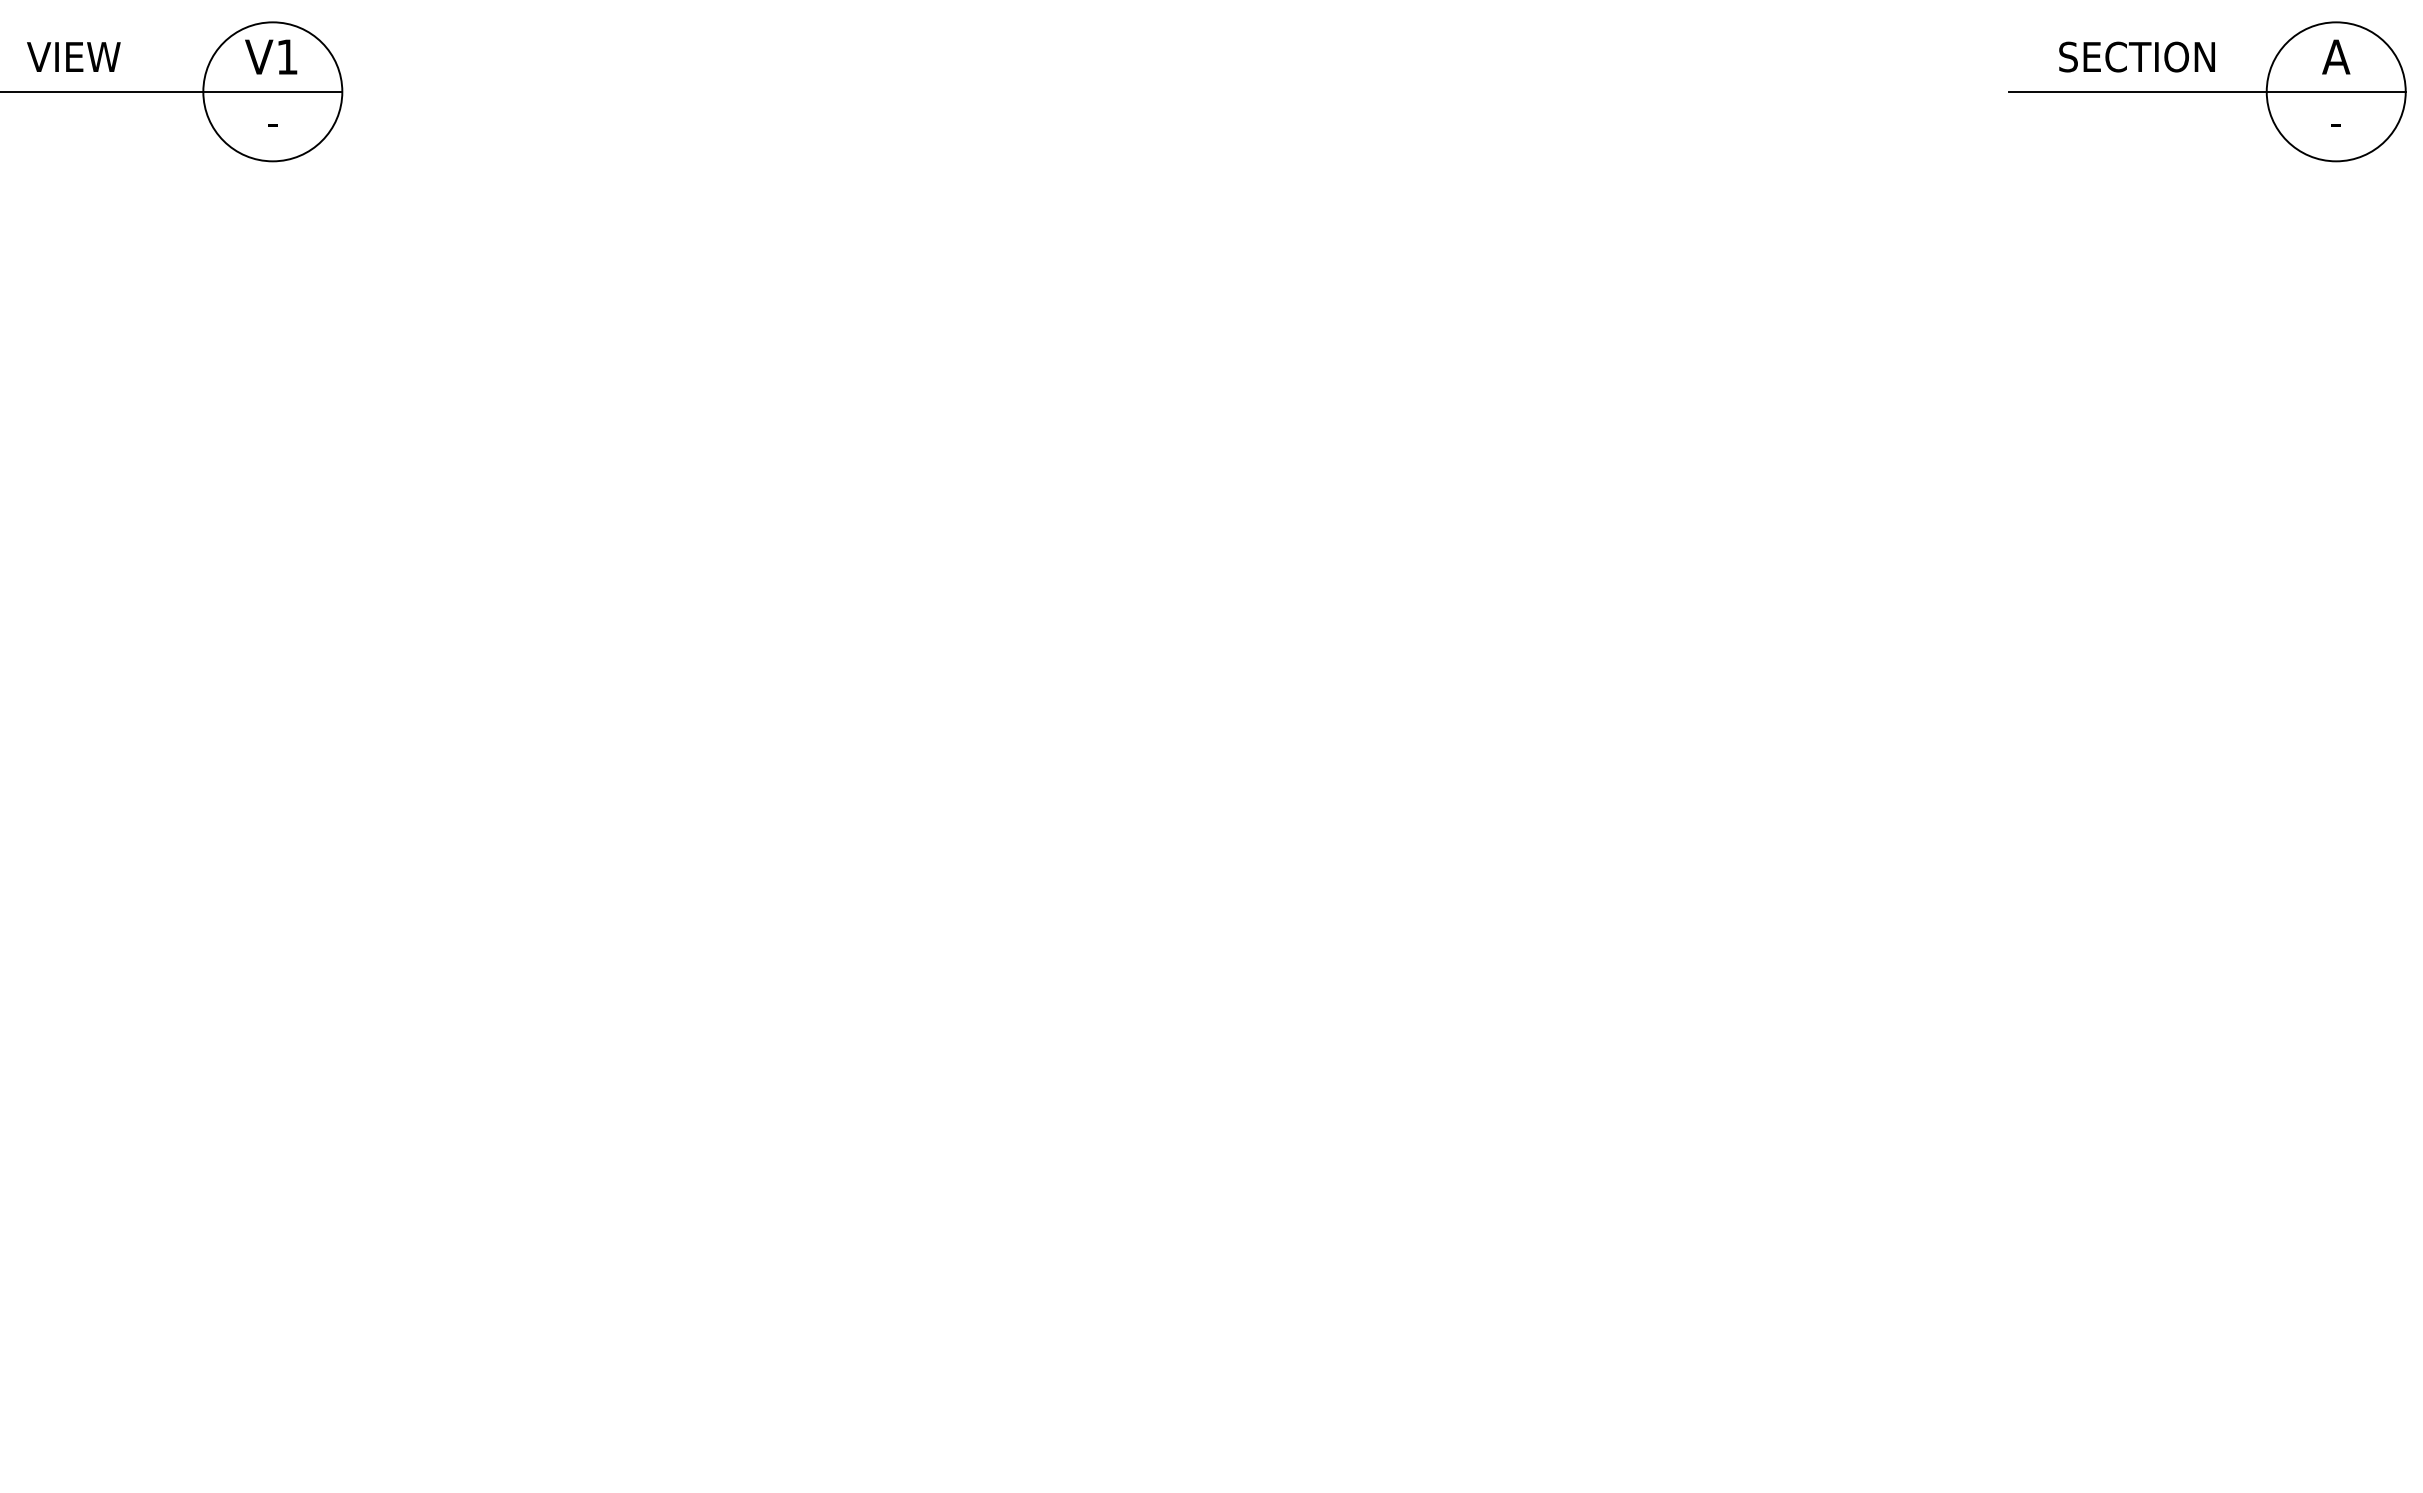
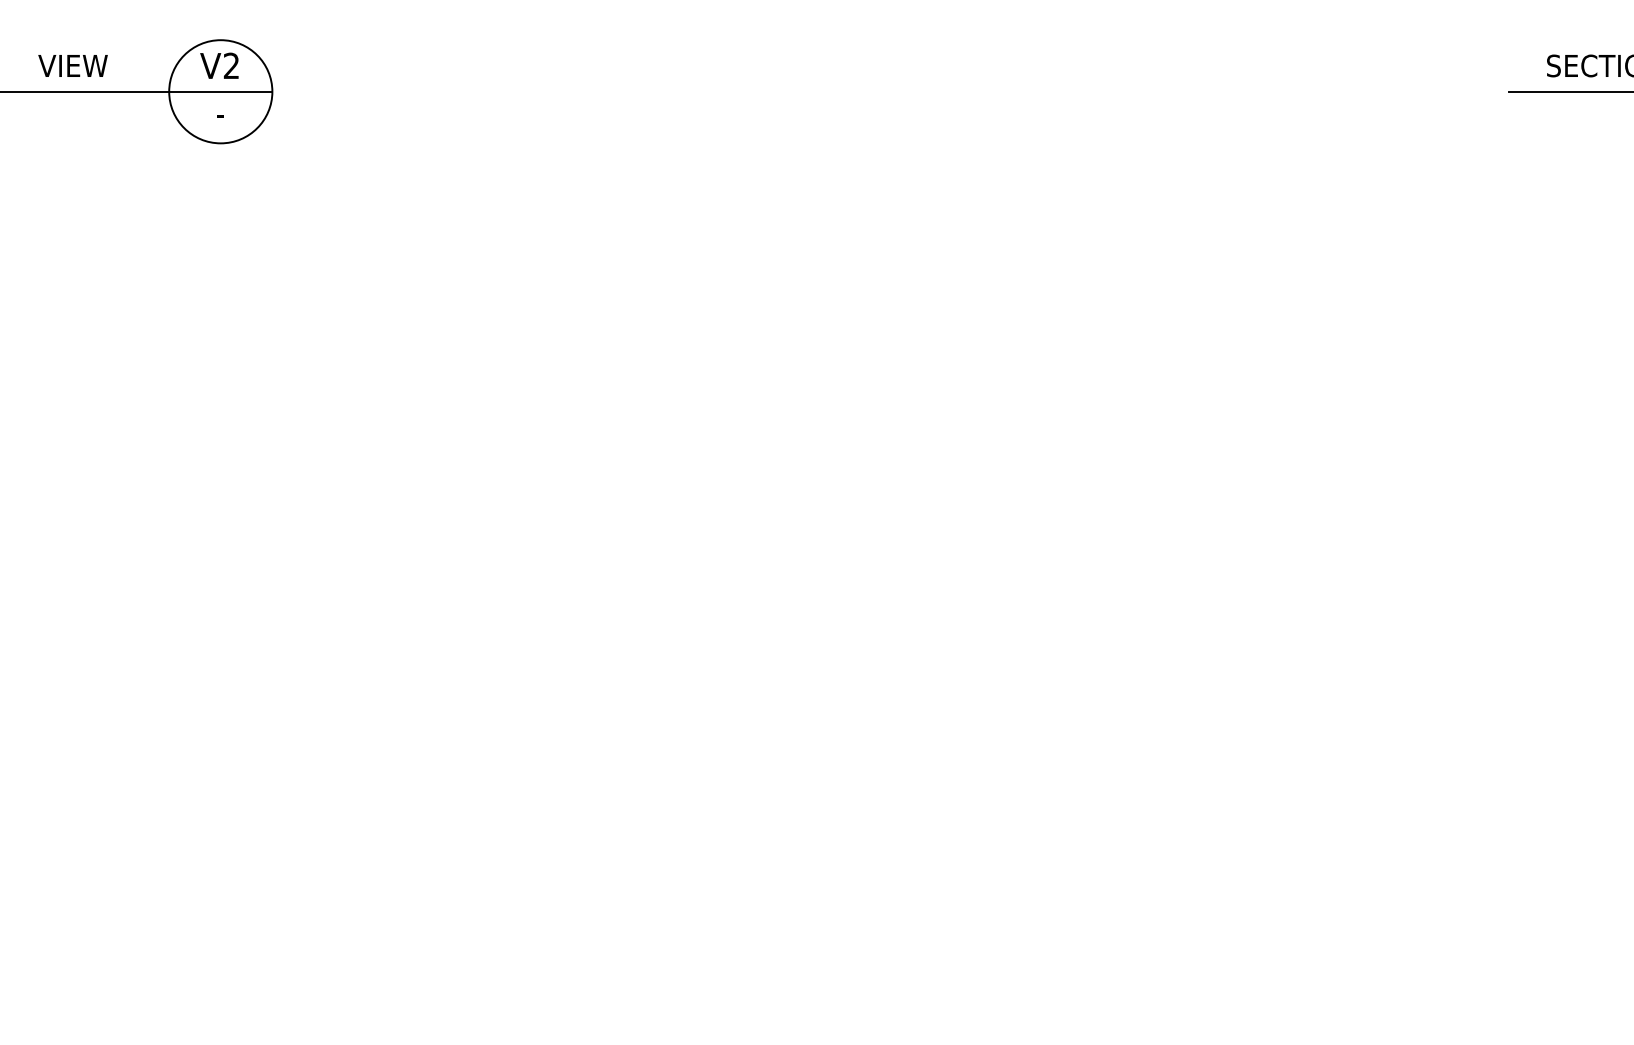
text: (287, 56) -> (231, 65), V1 -> V2

